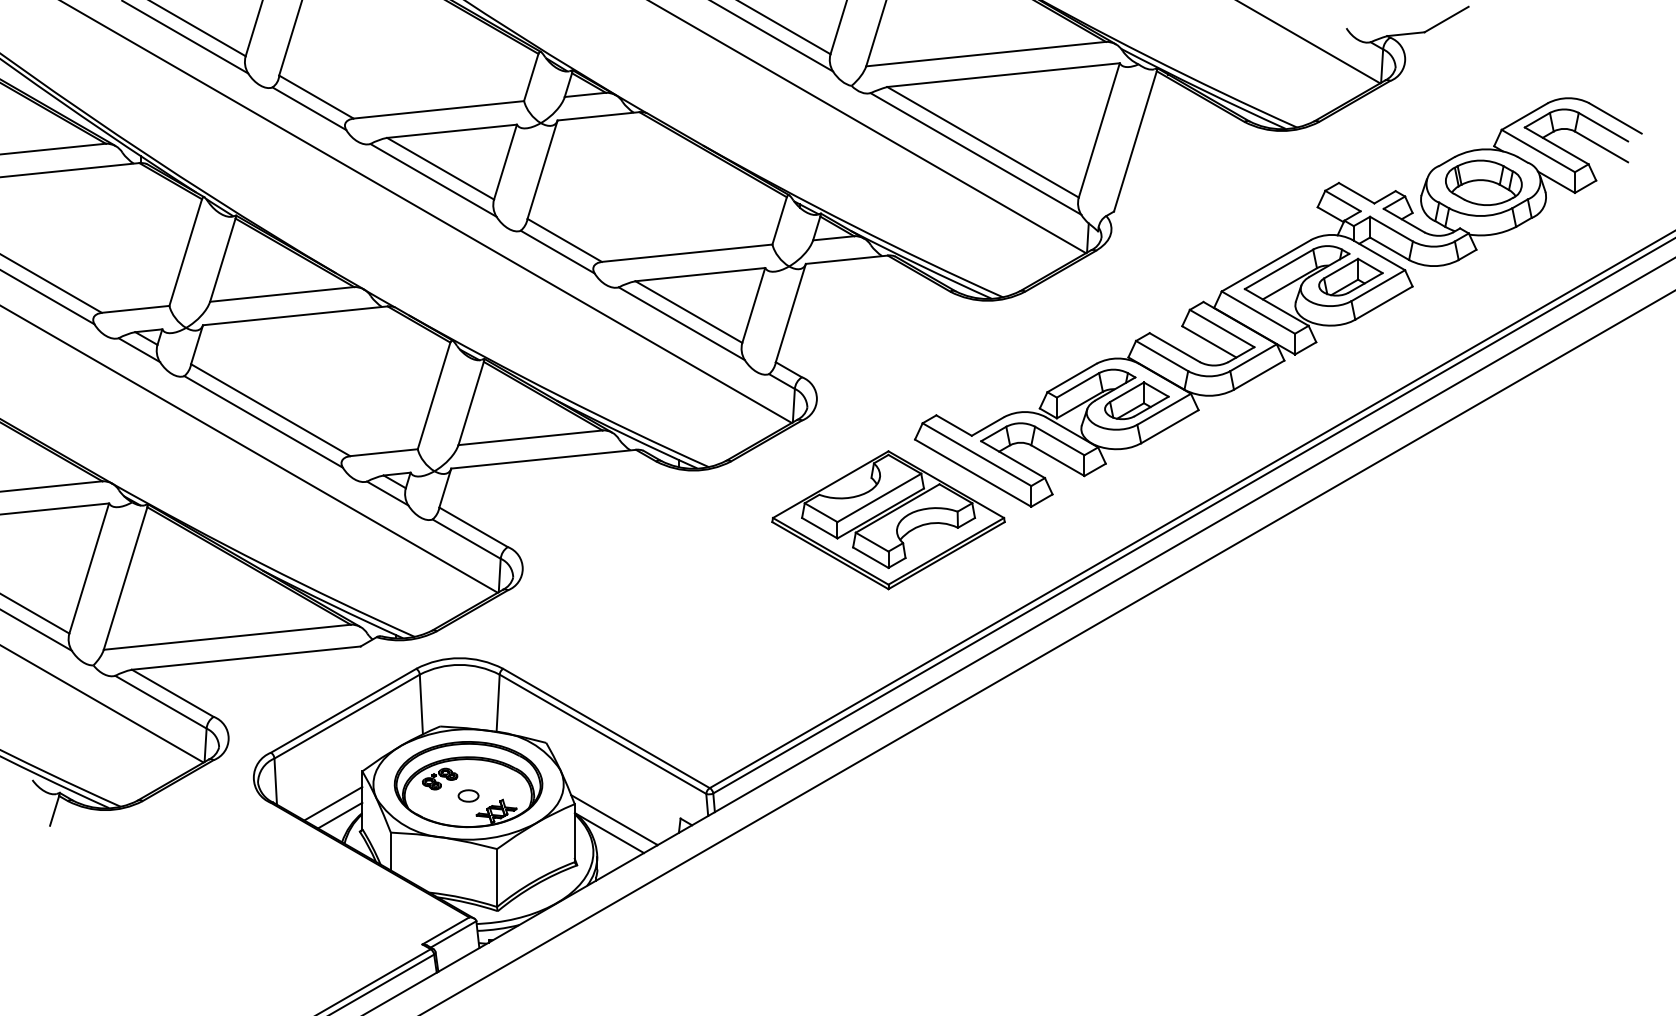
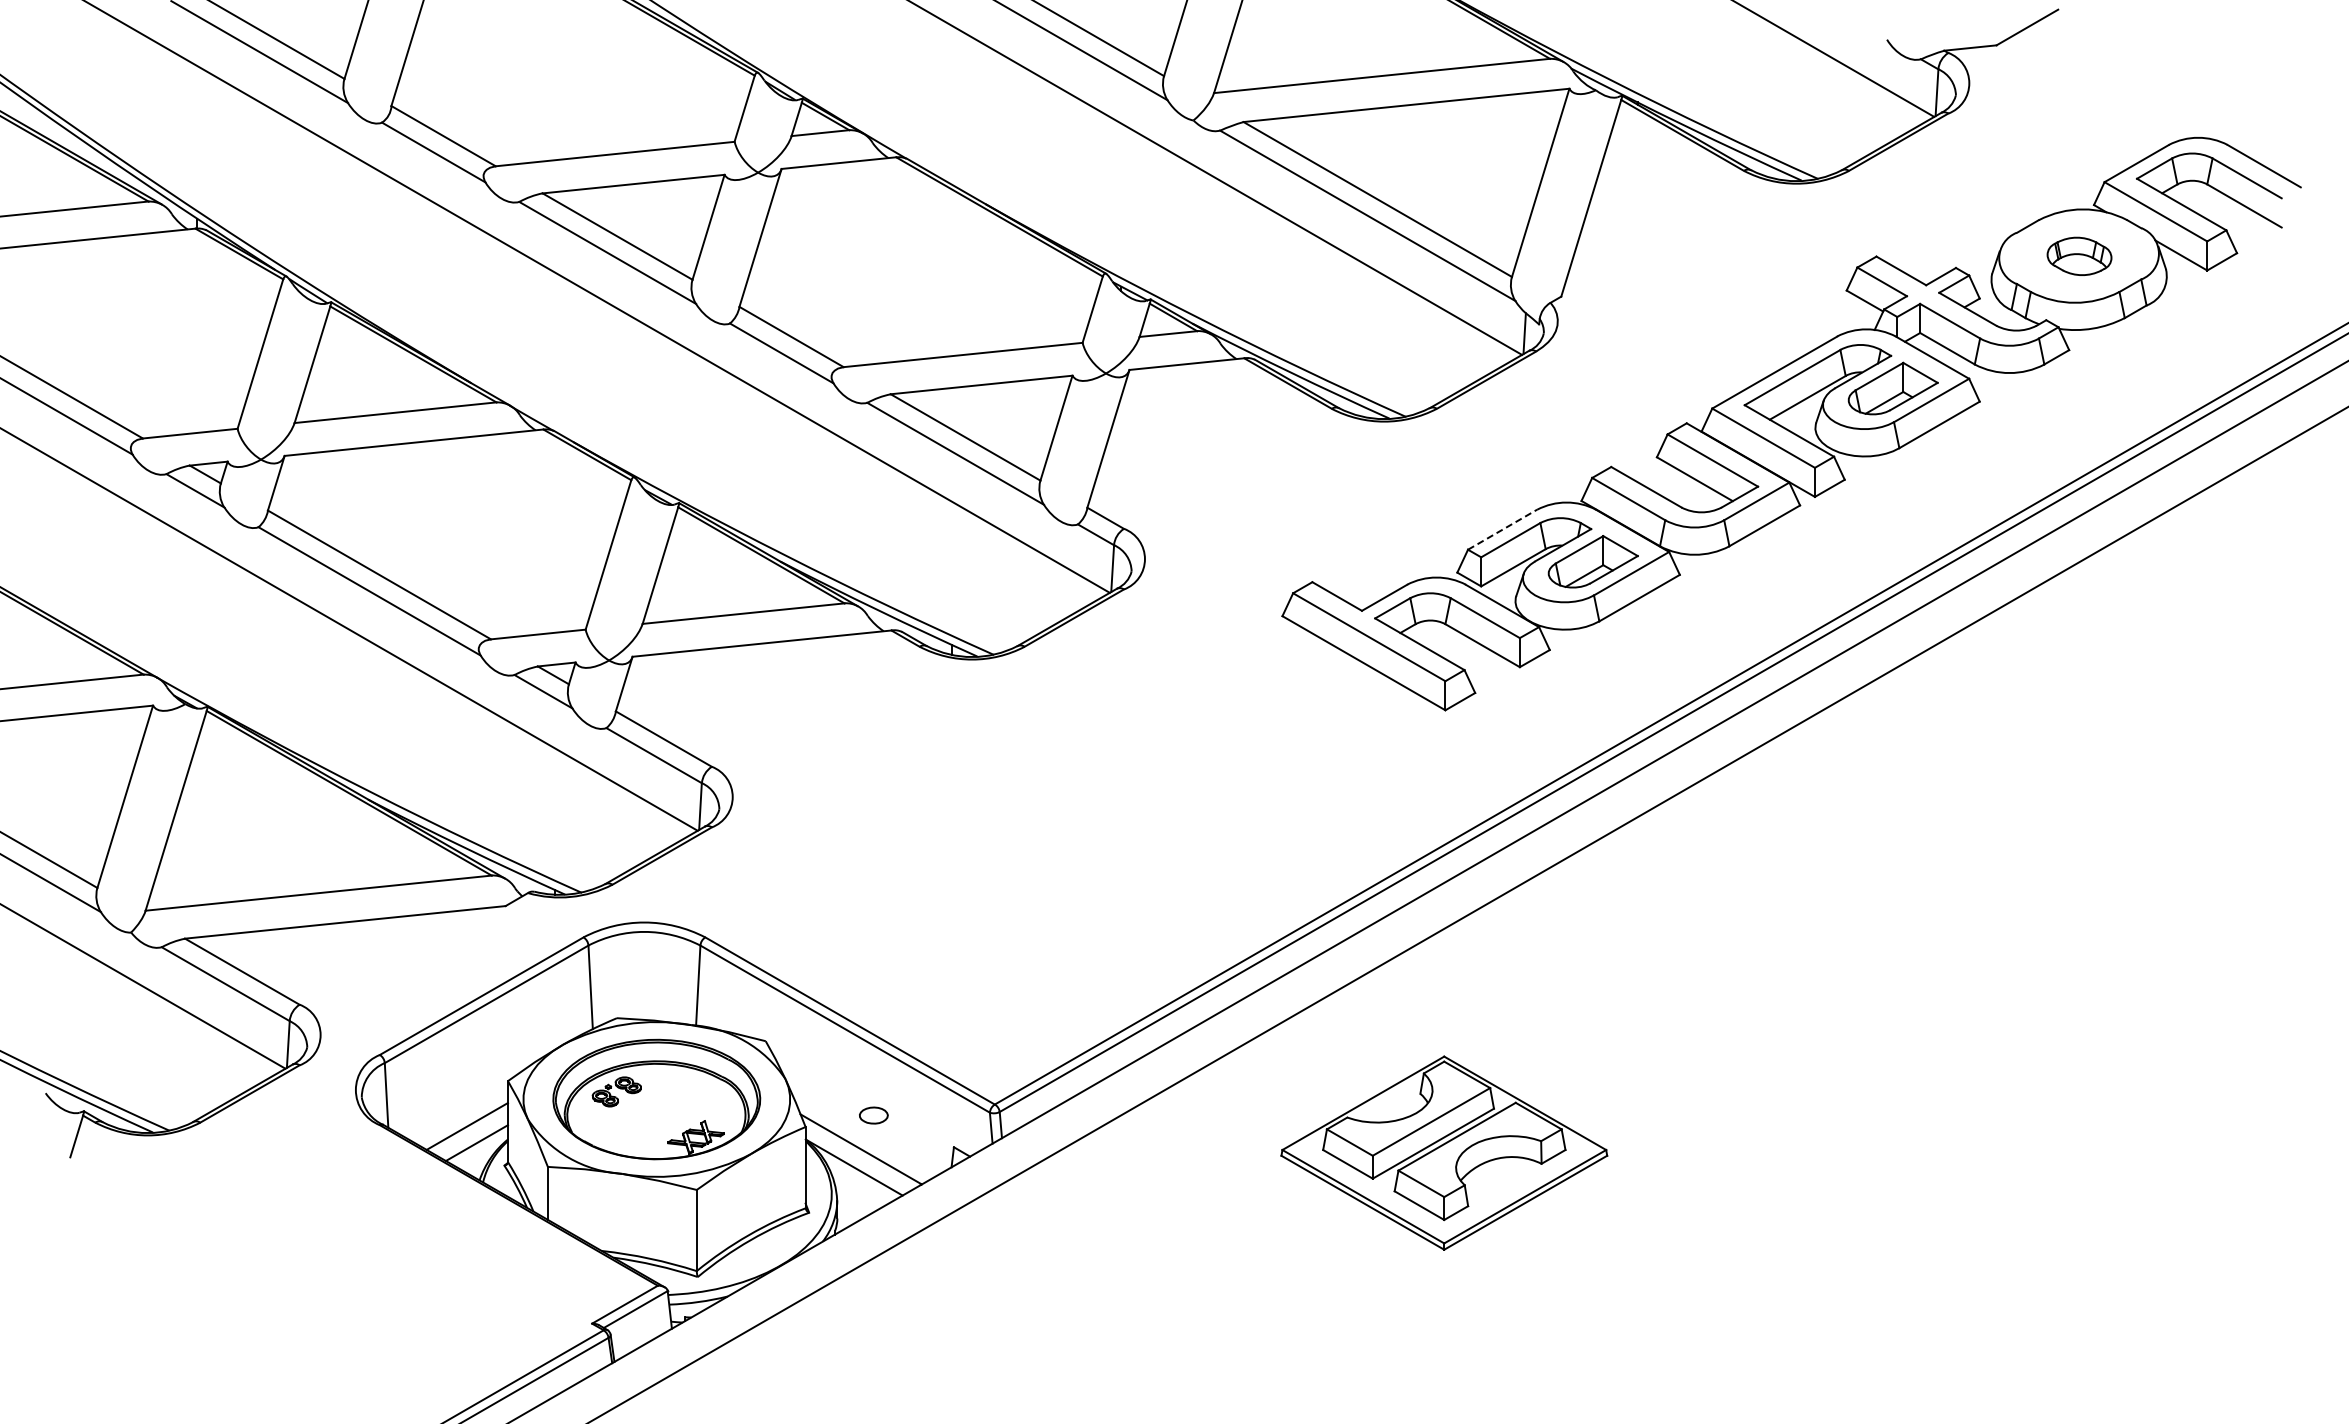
part: (1483, 182) -> (2079, 256), size x0.6
line: (1072, 377) -> (1502, 529), solid -> dashed
part: (888, 519) -> (1444, 1152), moved
part: (468, 795) -> (873, 1115), moved

